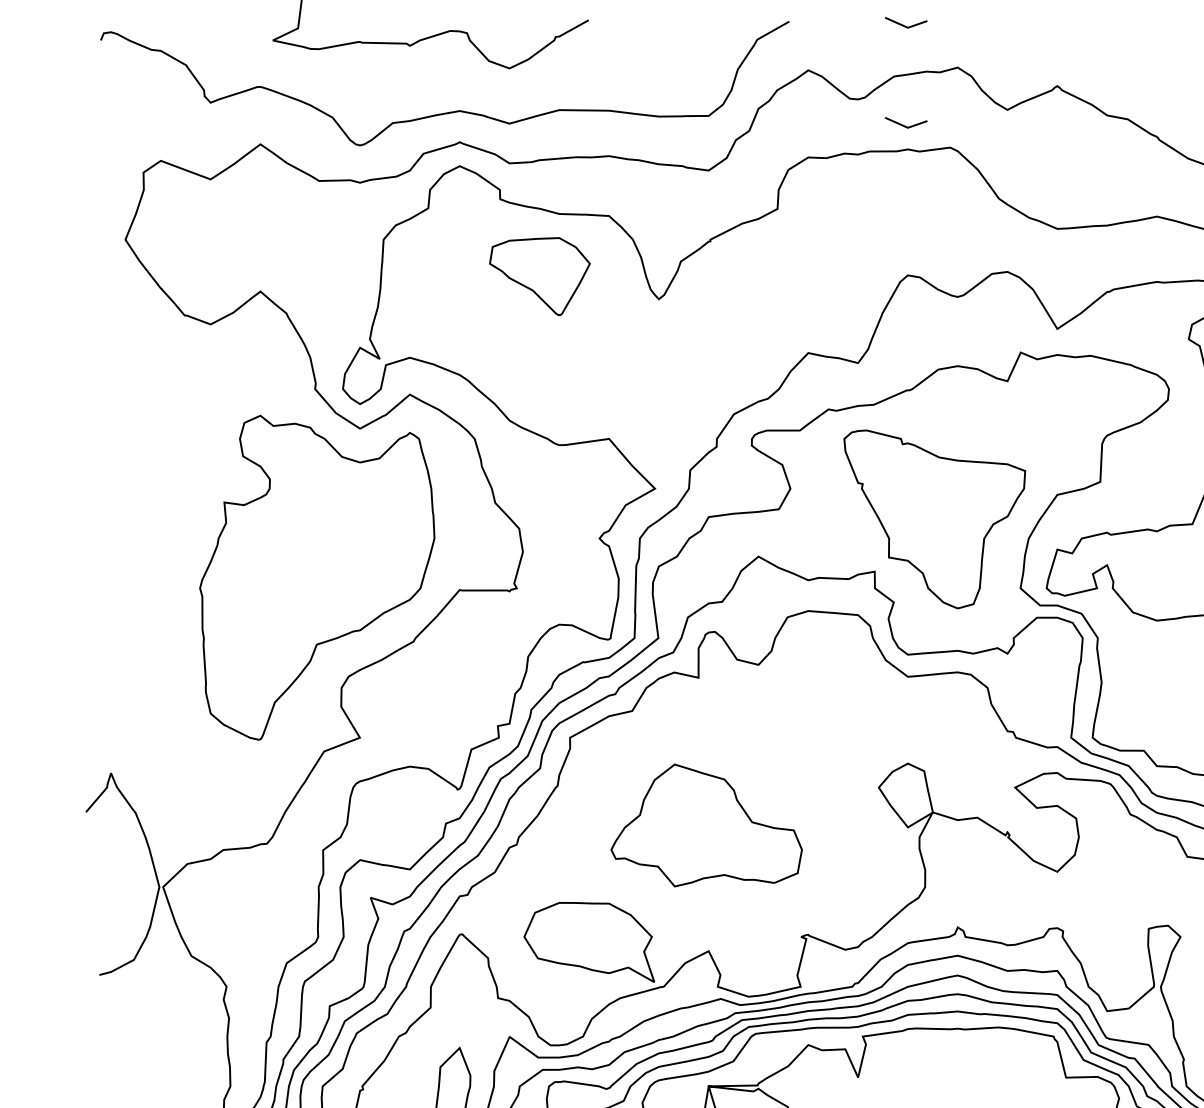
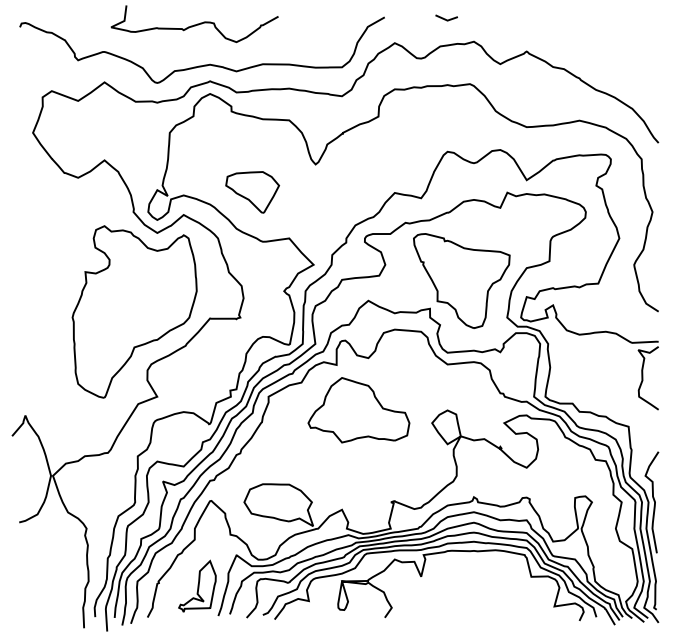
line: (903, 123) -> (445, 71), removed
part: (539, 276) -> (252, 192), moved
part: (705, 825) -> (358, 410), moved

